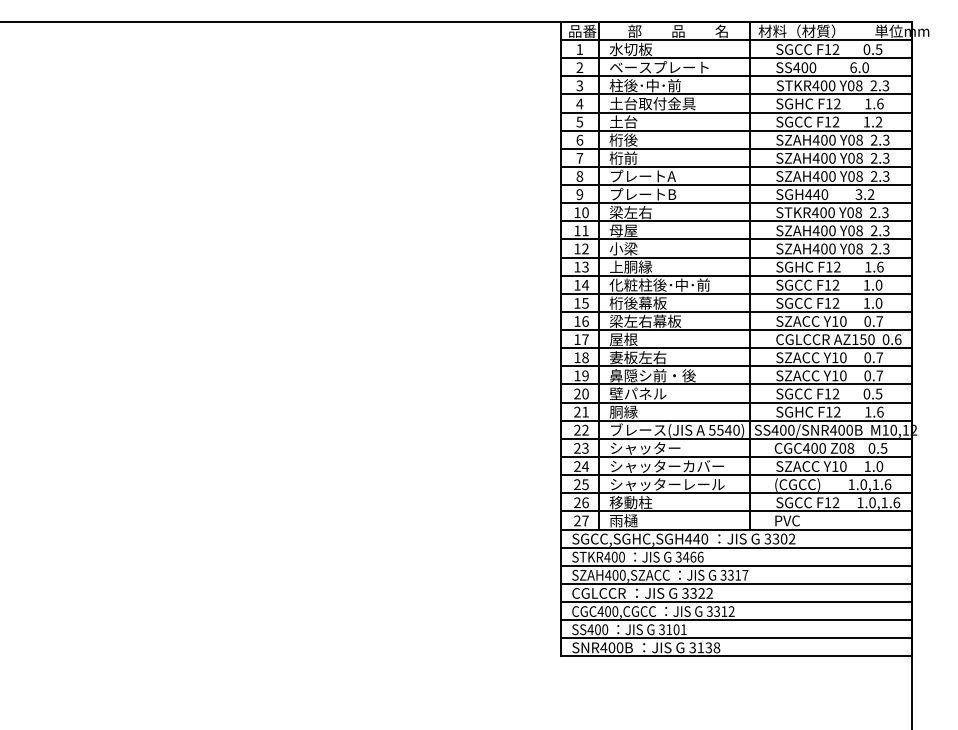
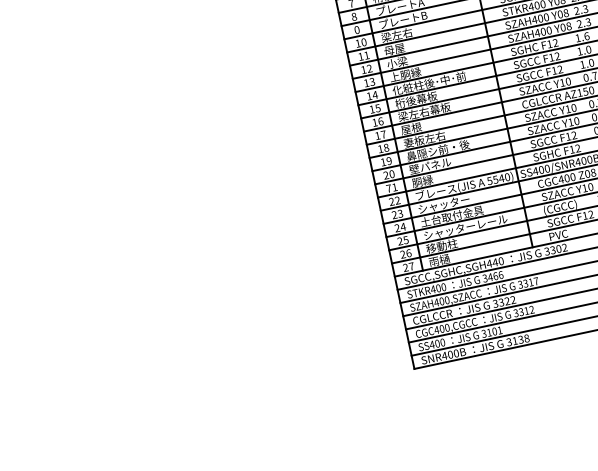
text: (579, 194) -> (356, 30), 9 -> 0
text: (577, 411) -> (388, 188), 21 -> 71
text: (666, 465) -> (462, 213), シャッターカバー -> 土台取付金具

